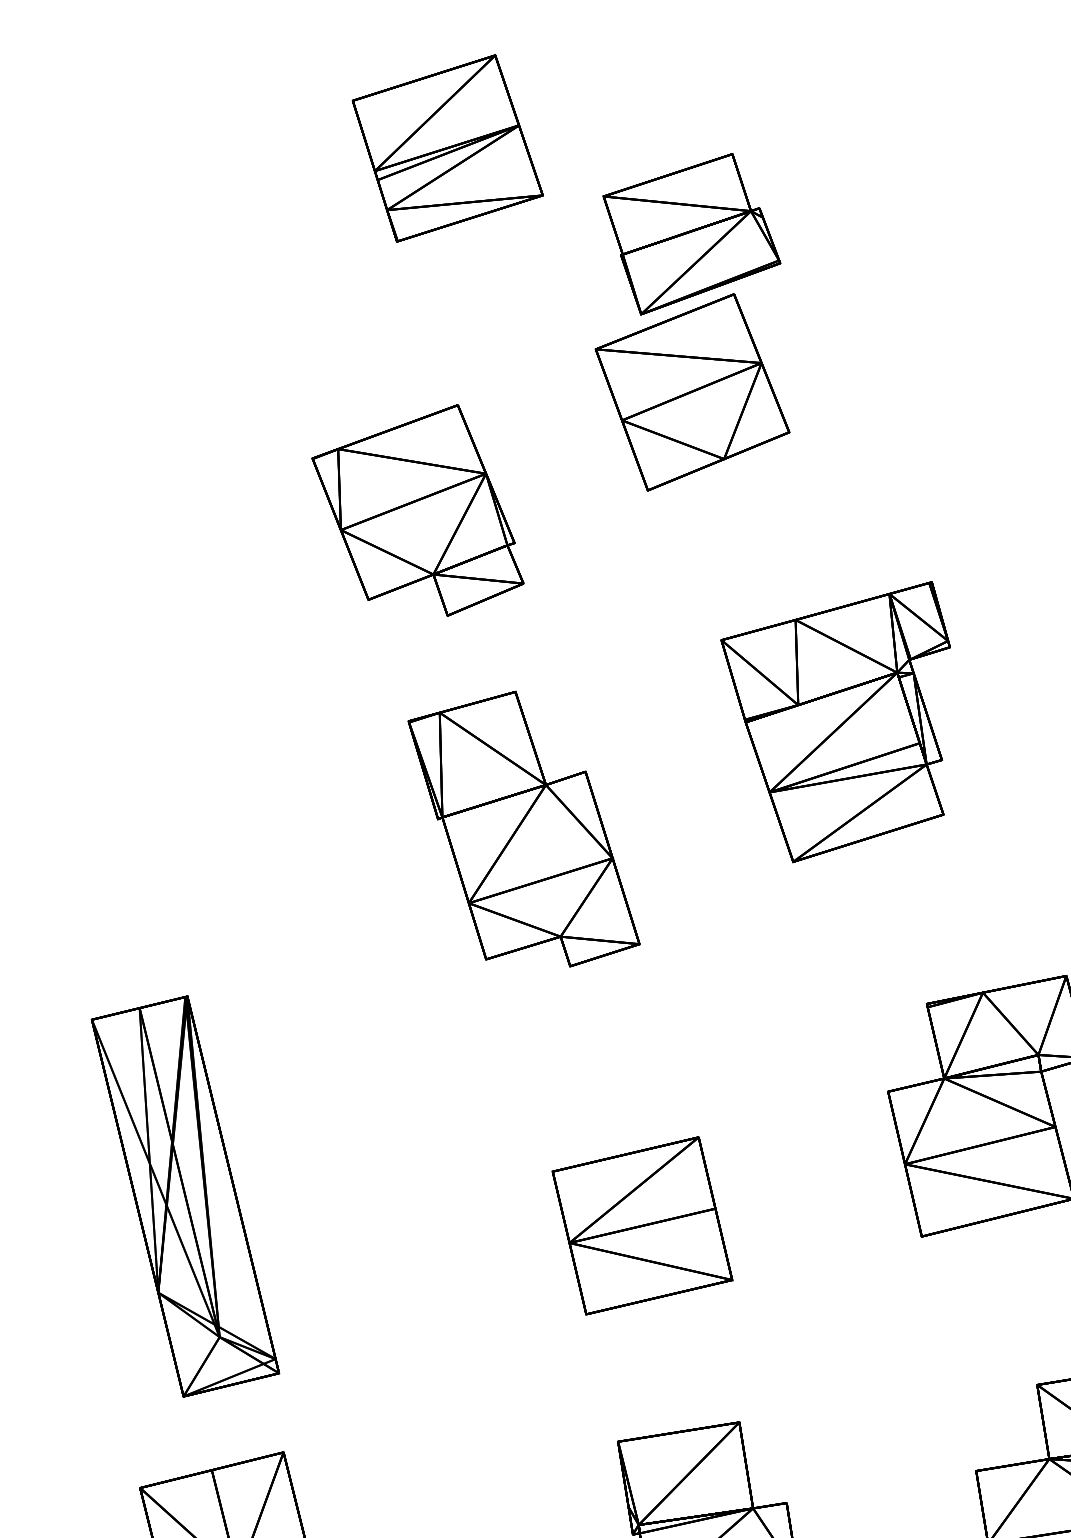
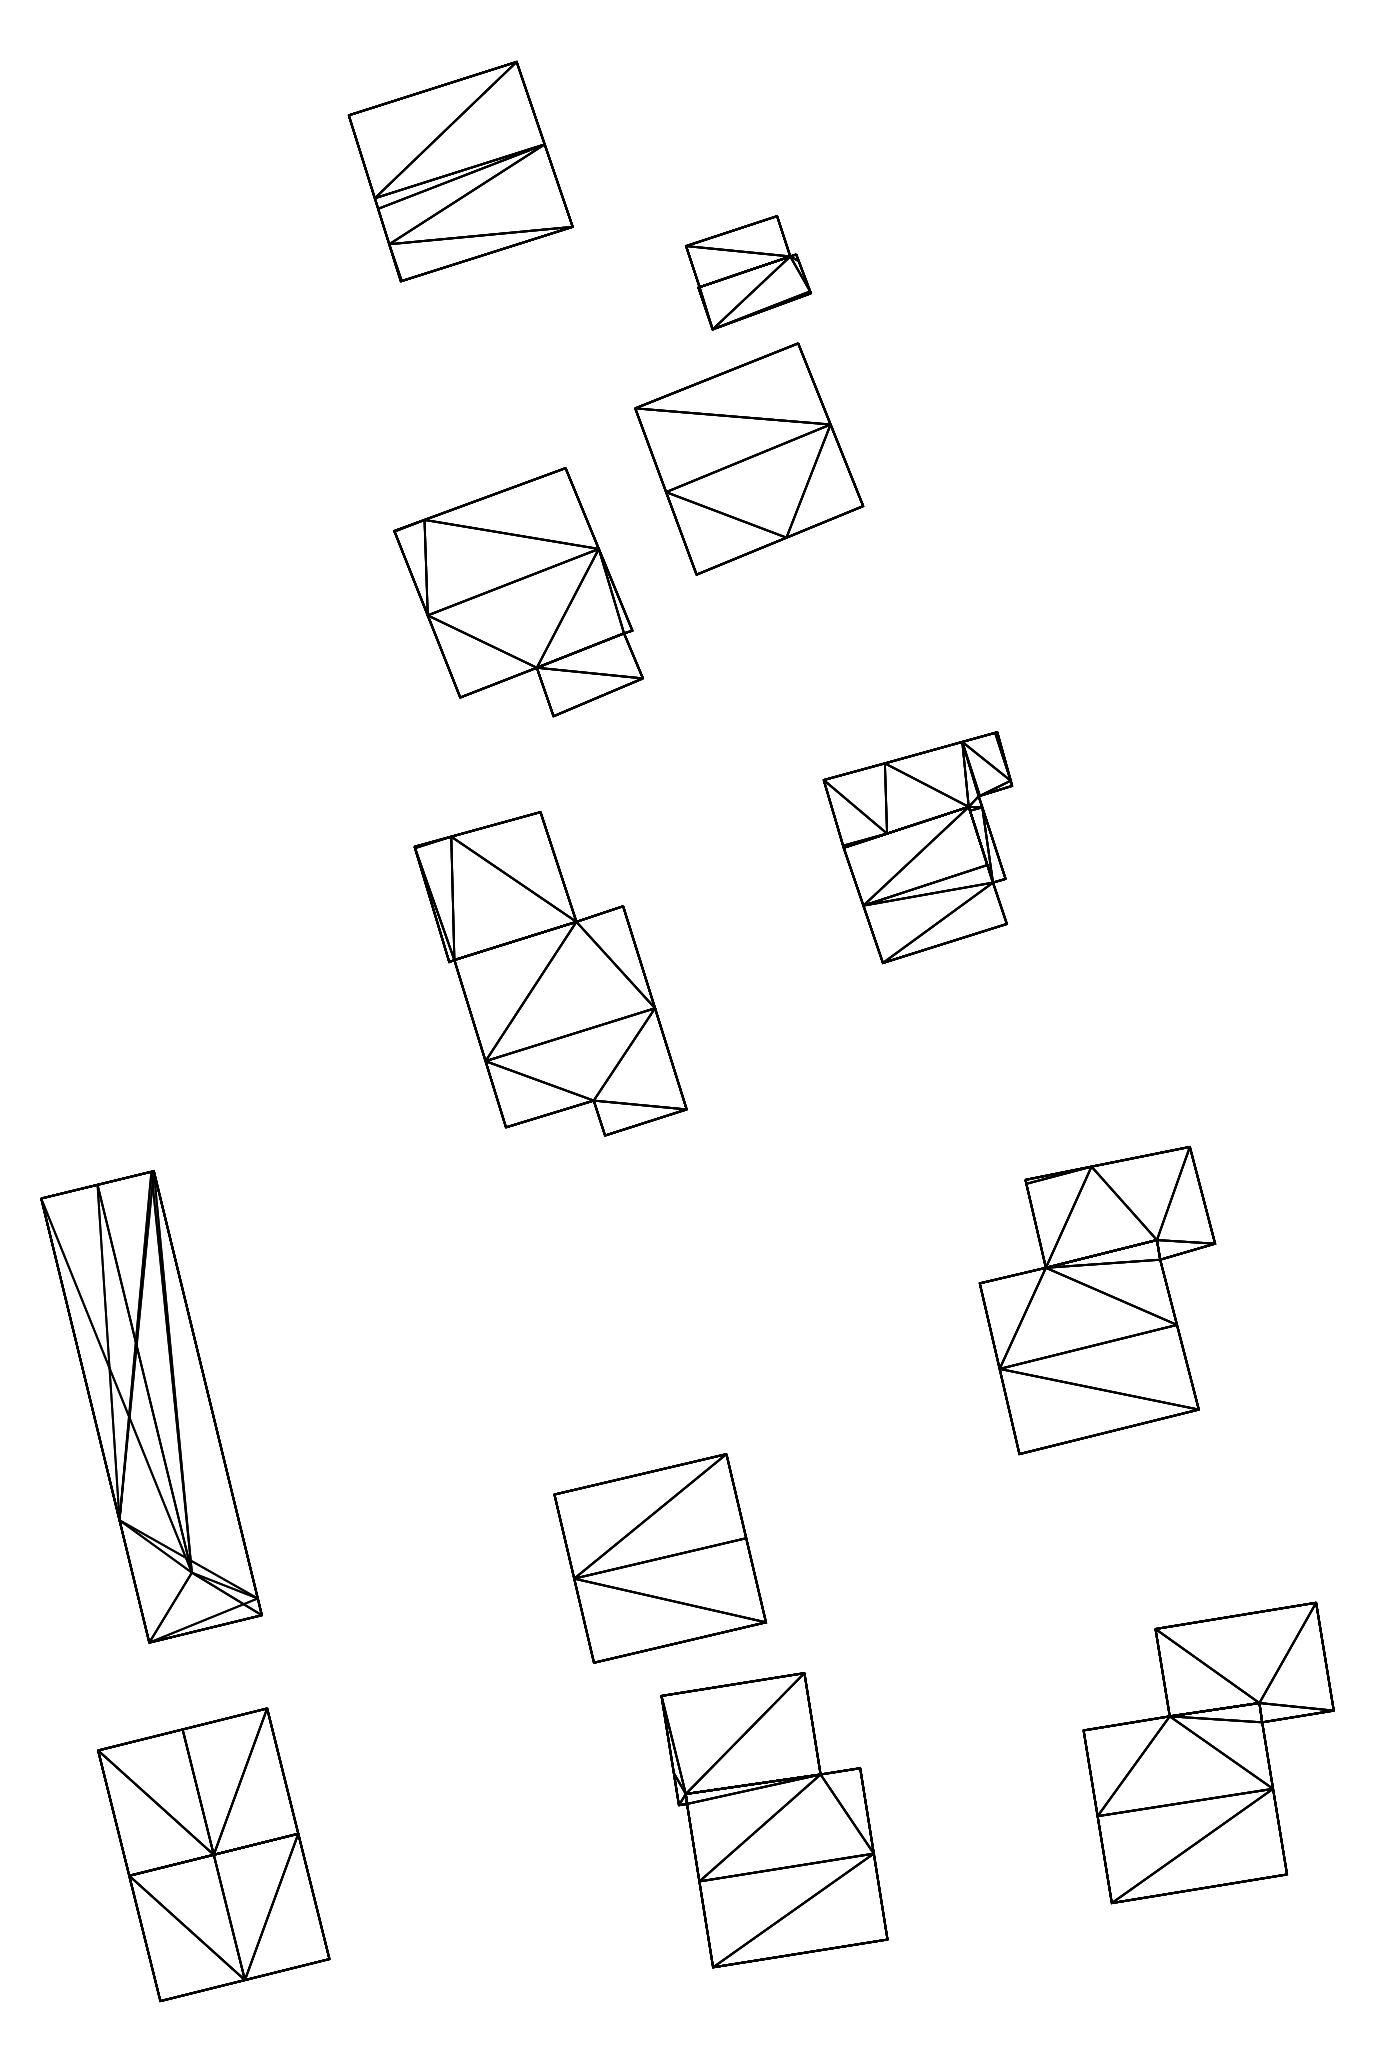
part: (691, 234) -> (748, 272), size x0.6
part: (417, 510) -> (518, 592), moved
part: (835, 721) -> (917, 847), size x0.7
part: (642, 1225) -> (660, 1558), moved

